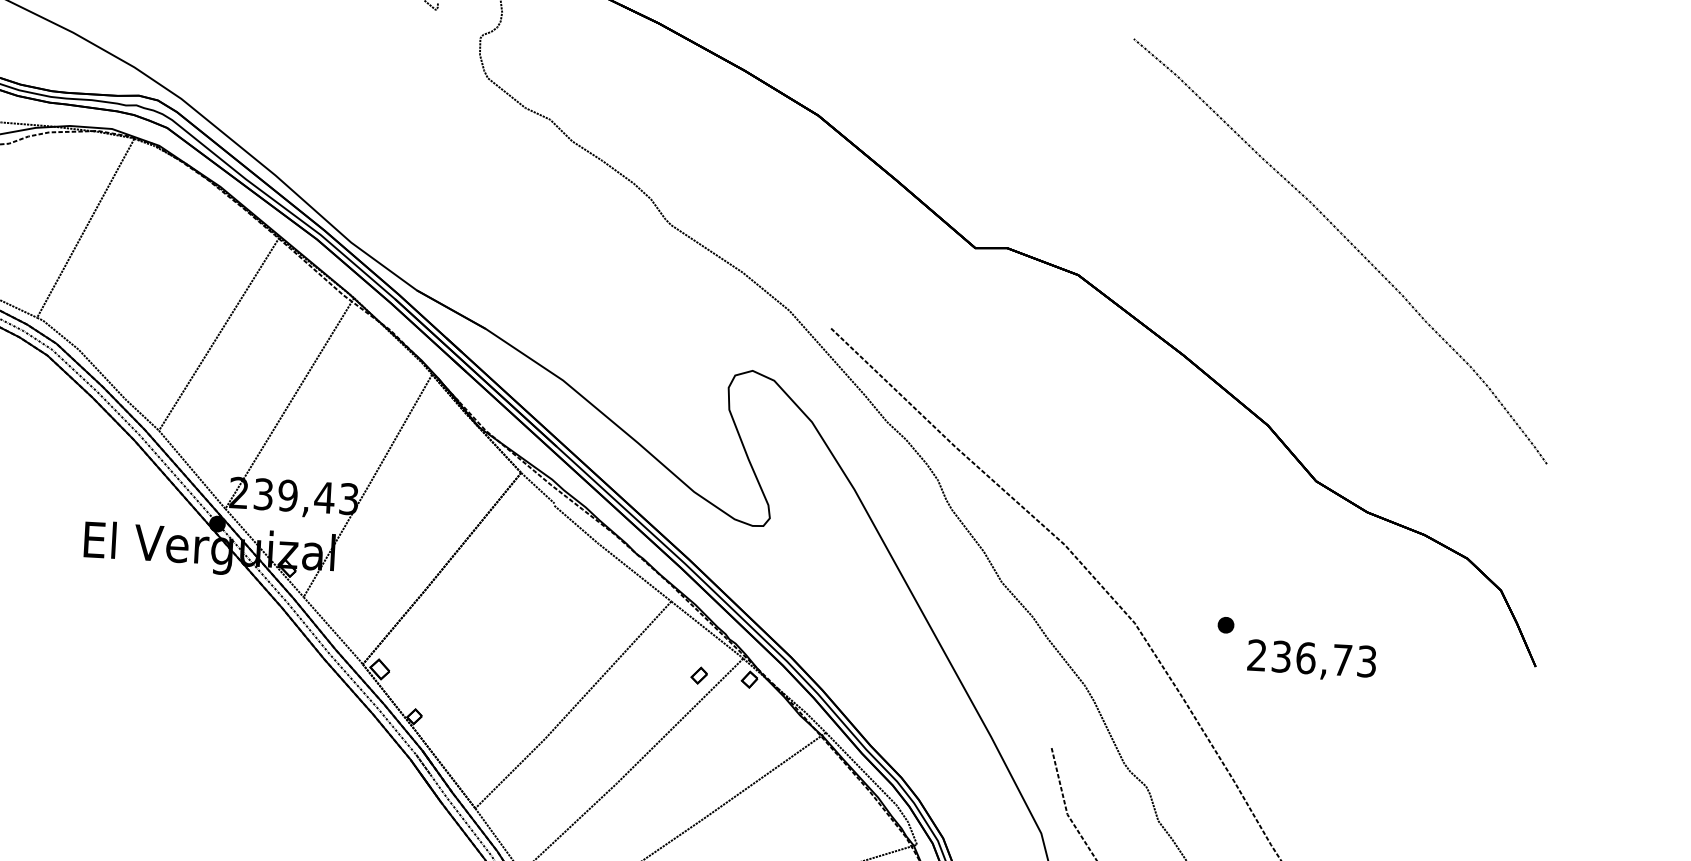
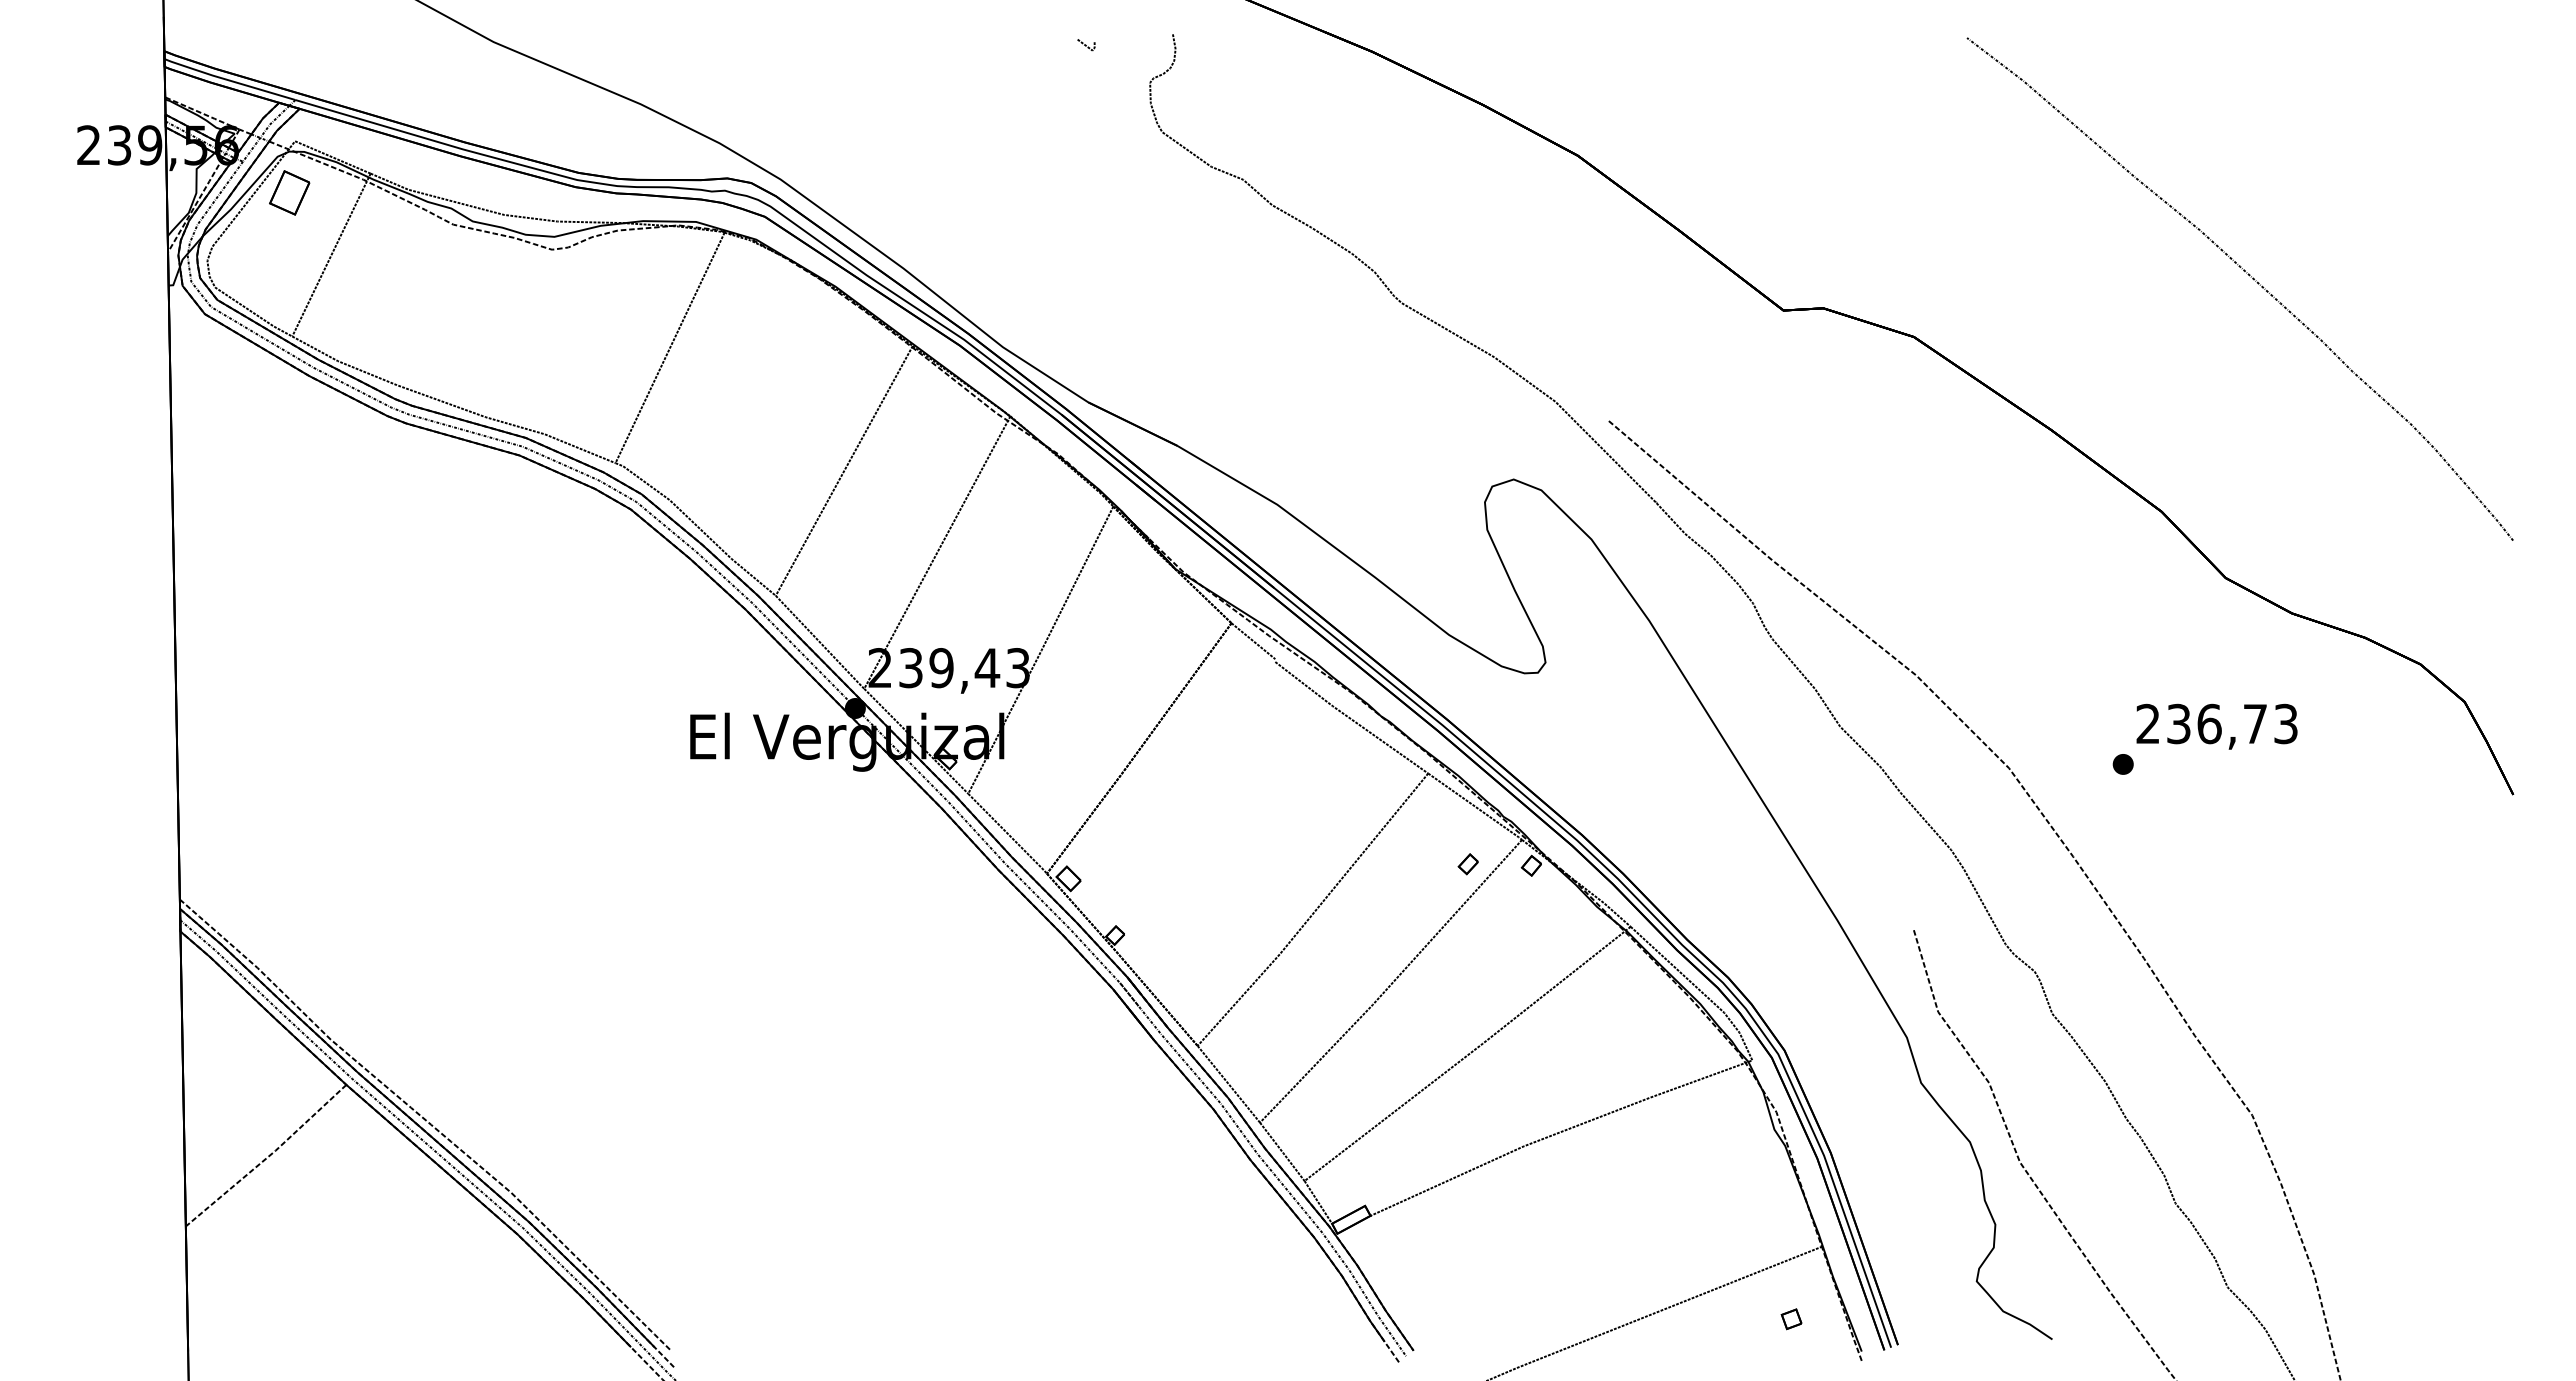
text: (1311, 660) -> (2216, 726), moved

